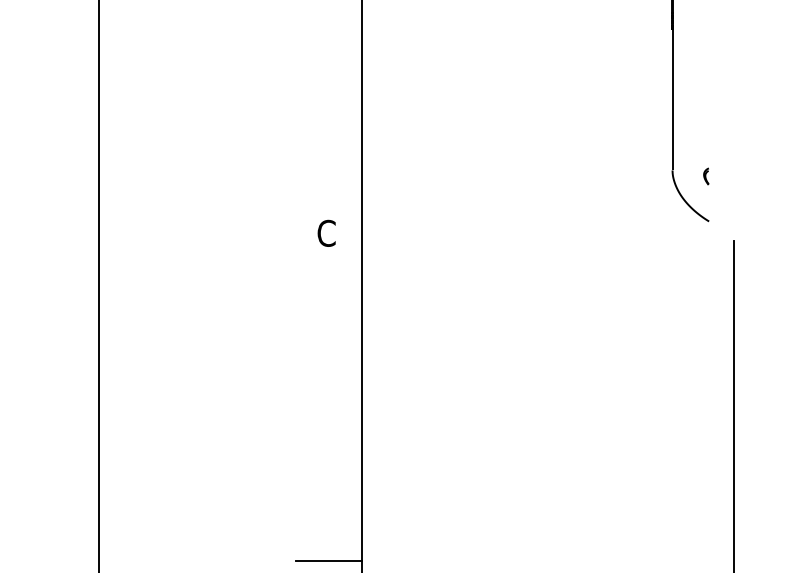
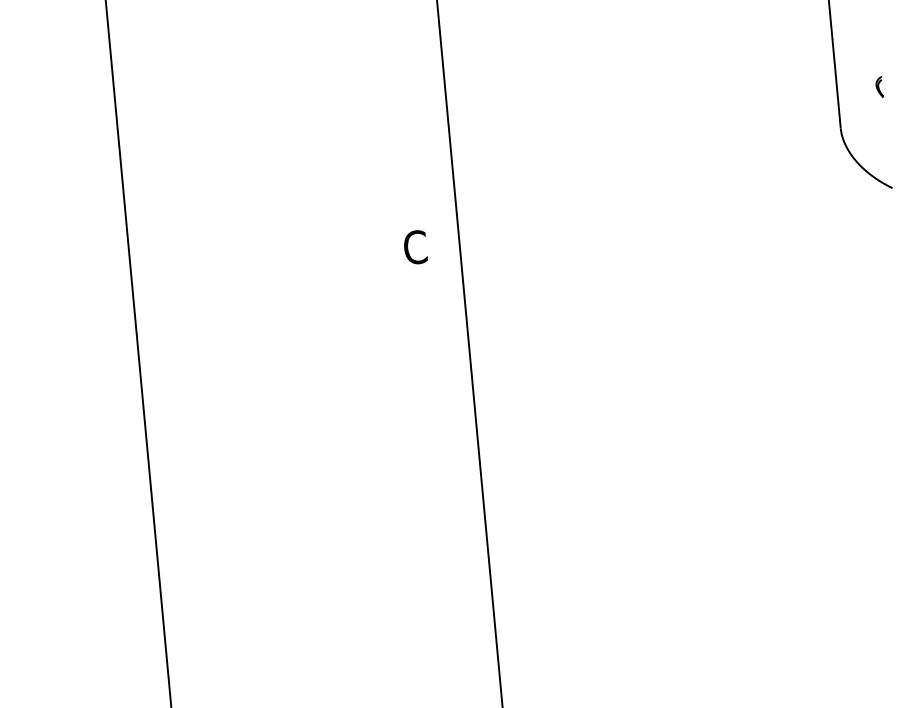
part: (706, 176) -> (879, 87), moved
line: (328, 561) -> (455, 657), removed

